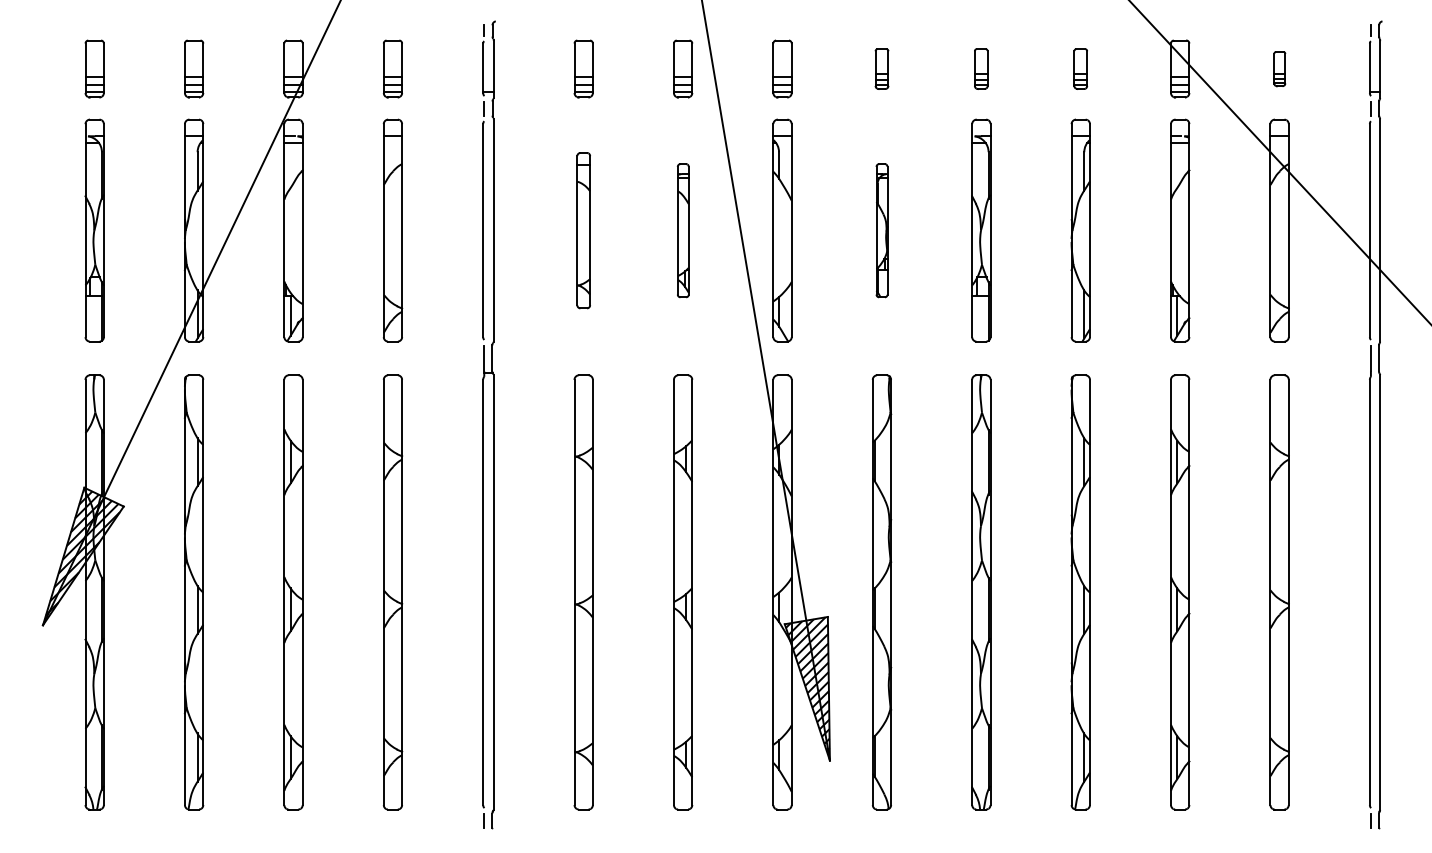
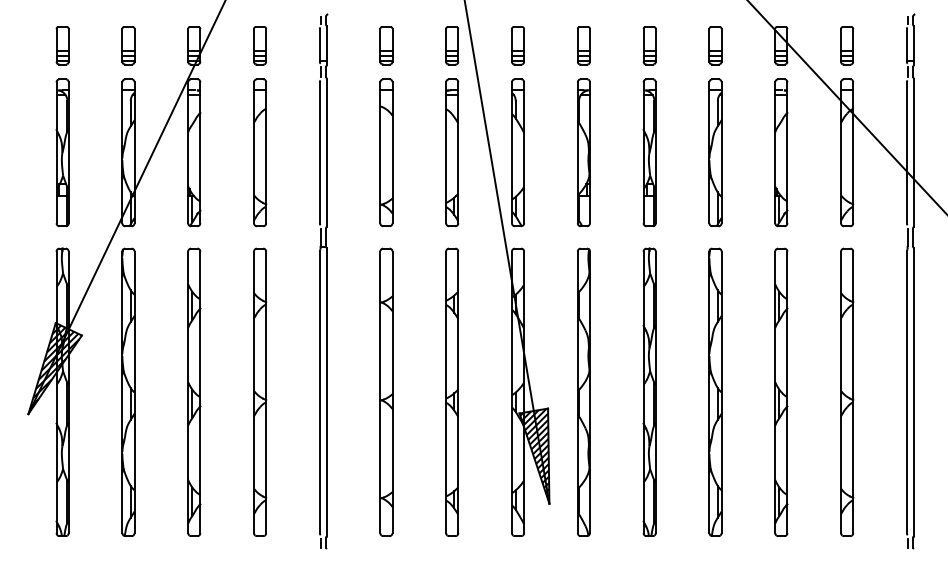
part: (881, 68) -> (583, 45), size x1.43
part: (981, 68) -> (649, 45), size x1.43
part: (1080, 68) -> (715, 45), size x1.43
part: (1280, 68) -> (847, 45), size x1.67
part: (583, 230) -> (386, 152), size x1.43
part: (683, 230) -> (452, 152), size x1.67
part: (881, 230) -> (583, 152), size x1.67

